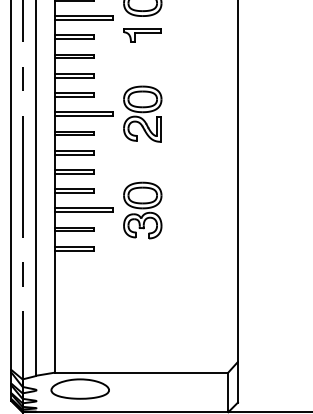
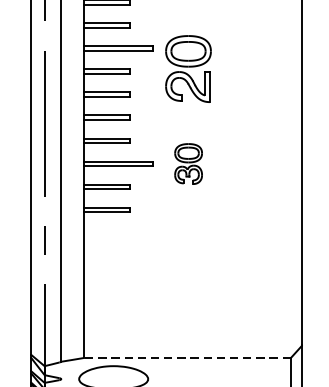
part: (142, 113) -> (188, 68), moved
part: (142, 210) -> (188, 164), size x0.6
line: (141, 372) -> (186, 357), solid -> dashed

